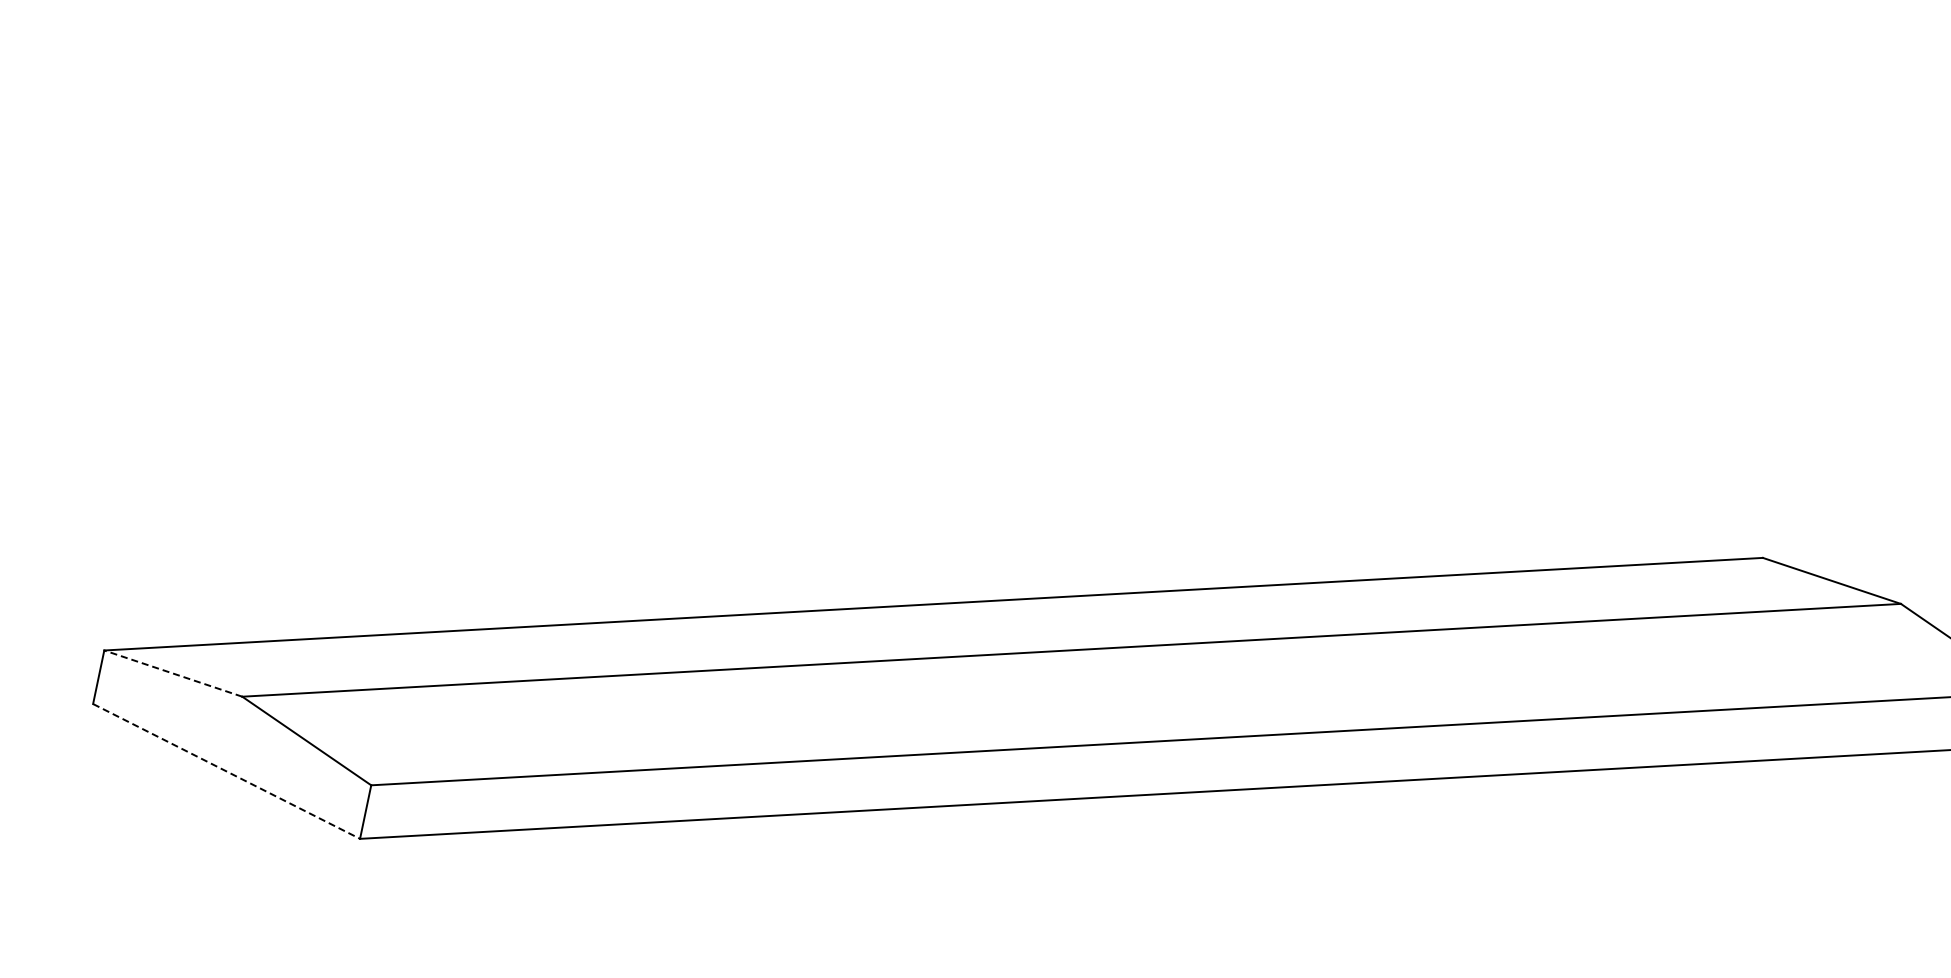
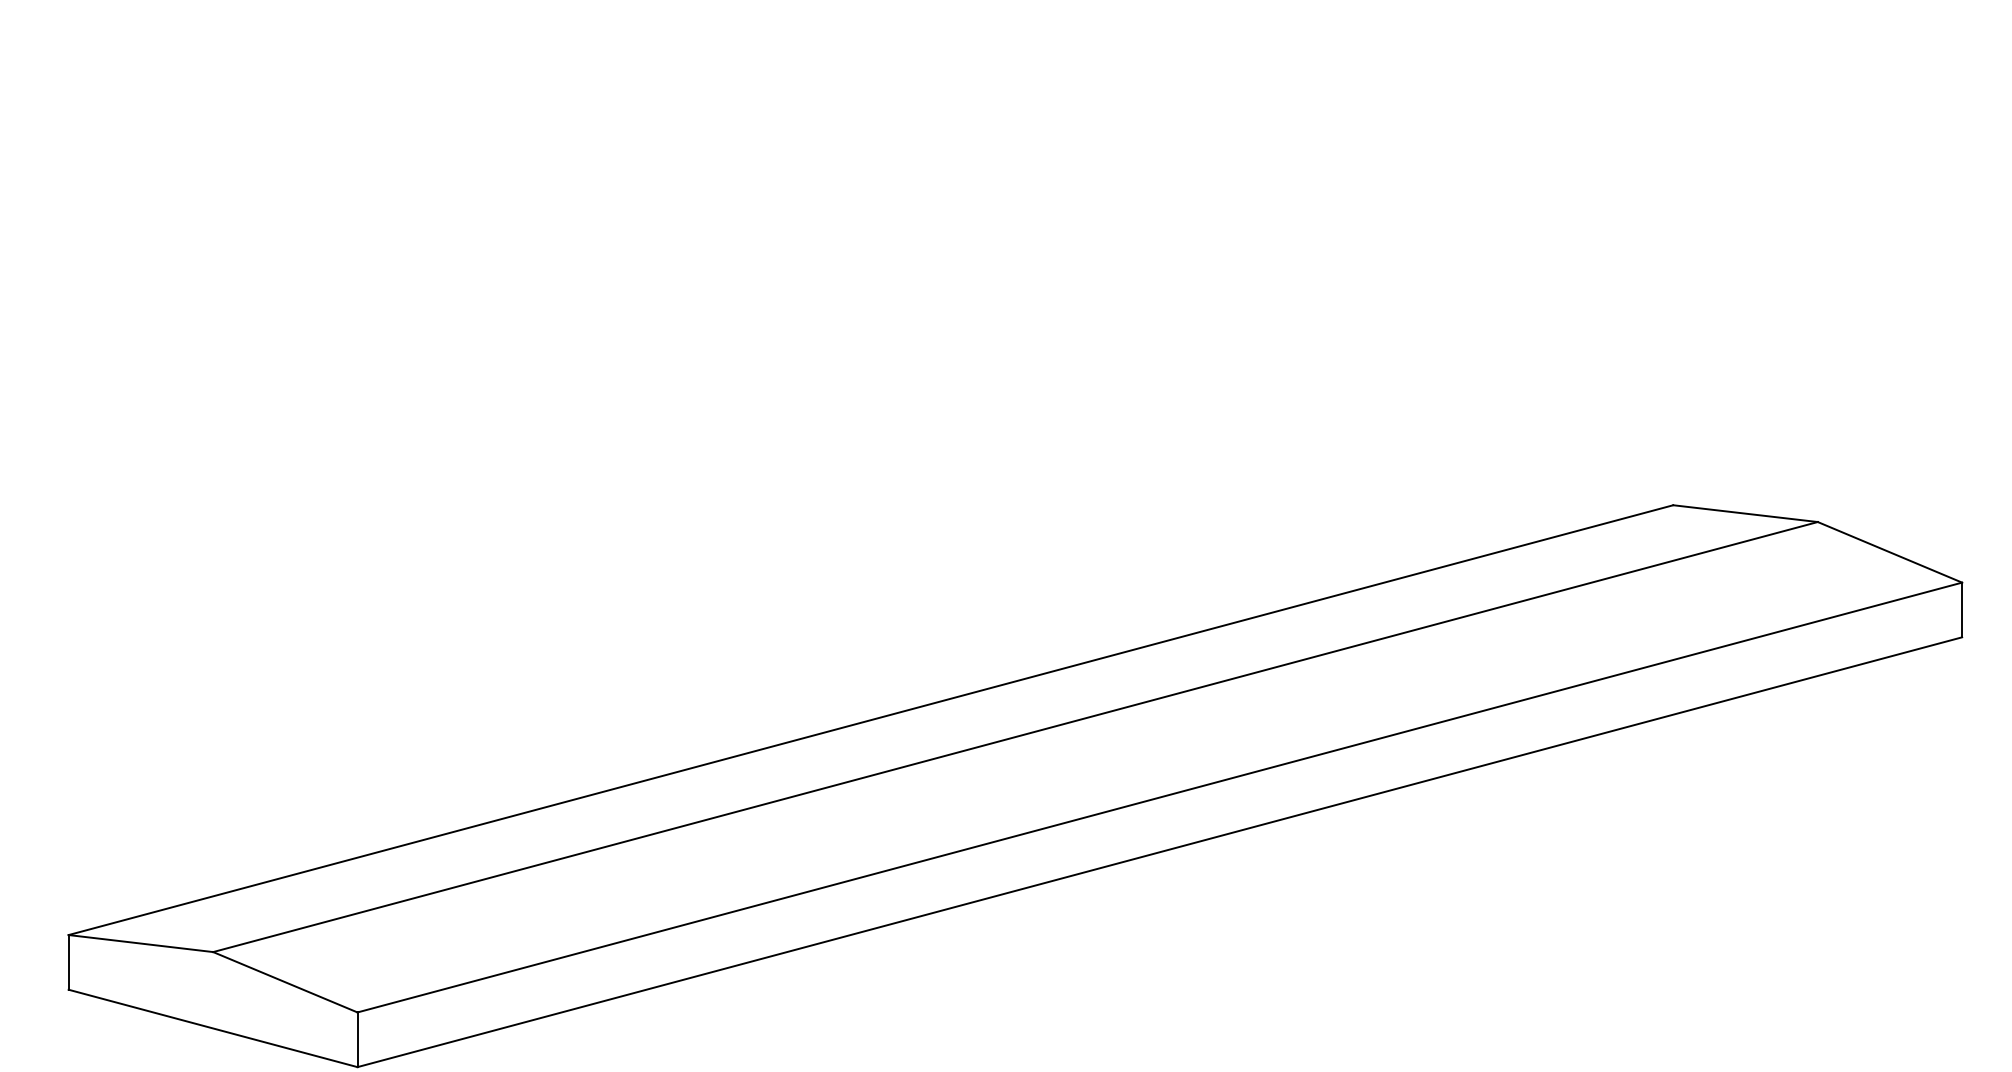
line: (172, 673) -> (140, 943), dashed -> solid
line: (226, 771) -> (213, 1028), dashed -> solid

